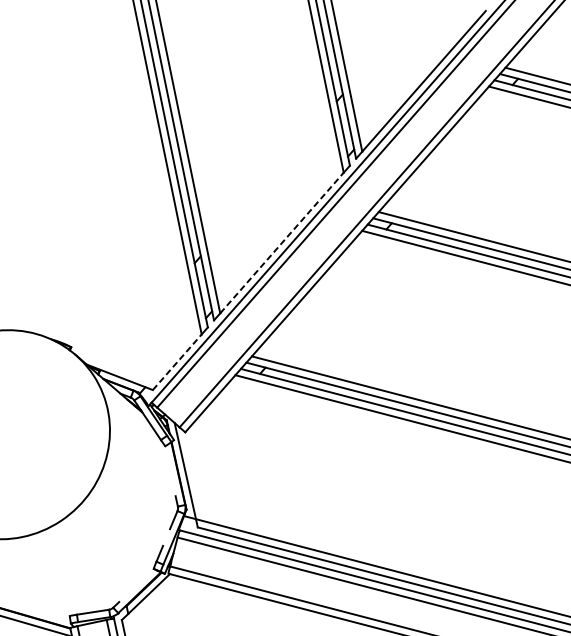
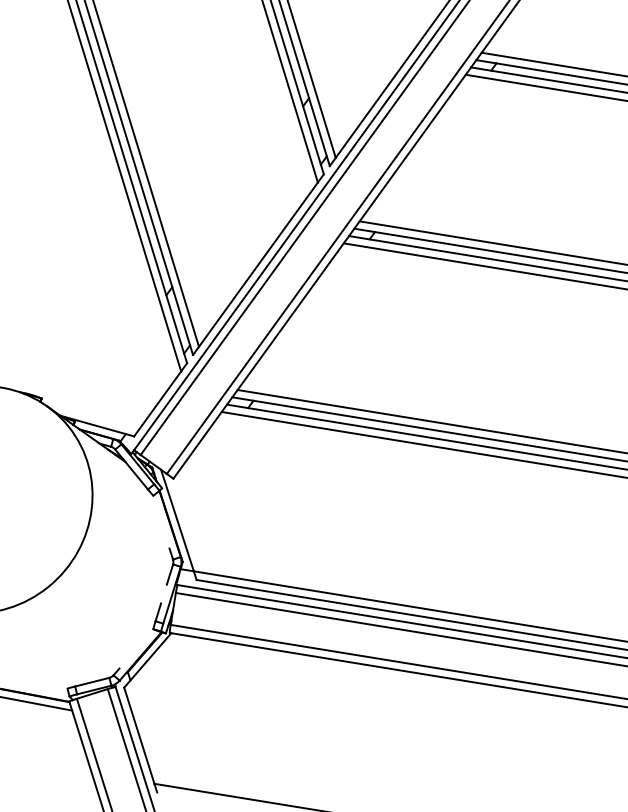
line: (282, 242) -> (258, 264), dashed -> solid
line: (177, 361) -> (157, 403), dashed -> solid

